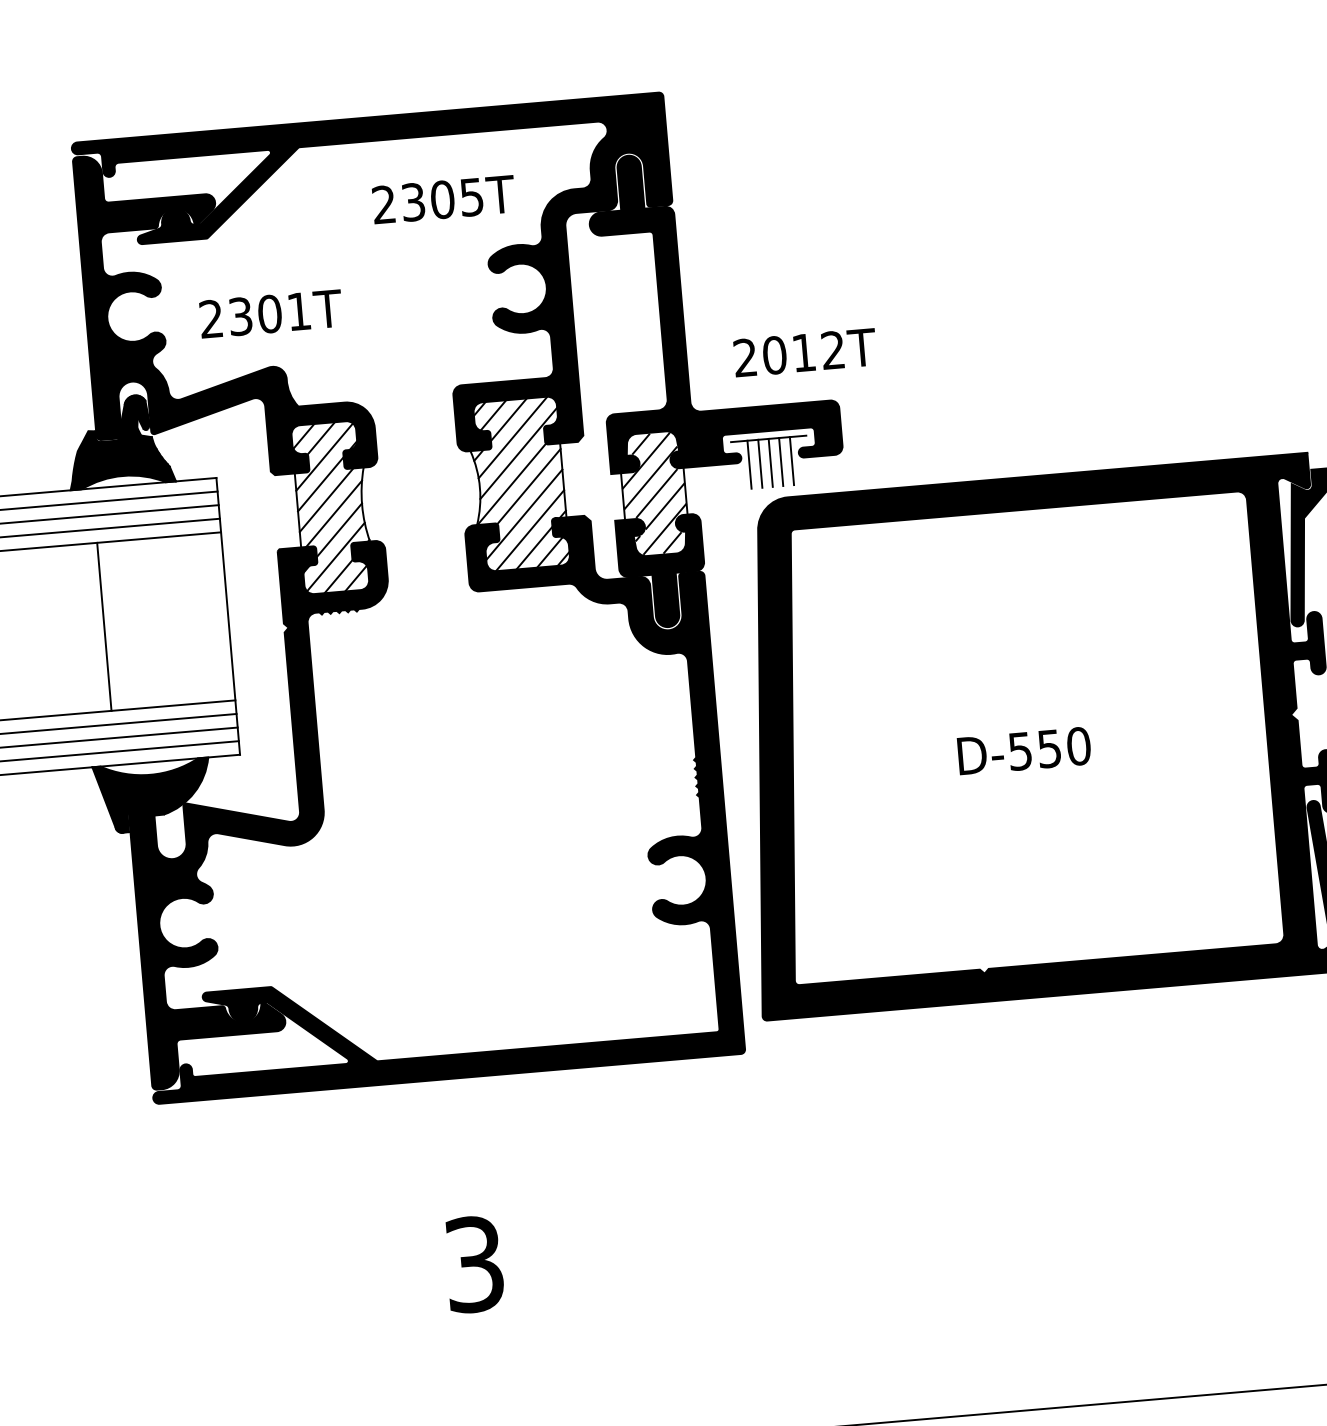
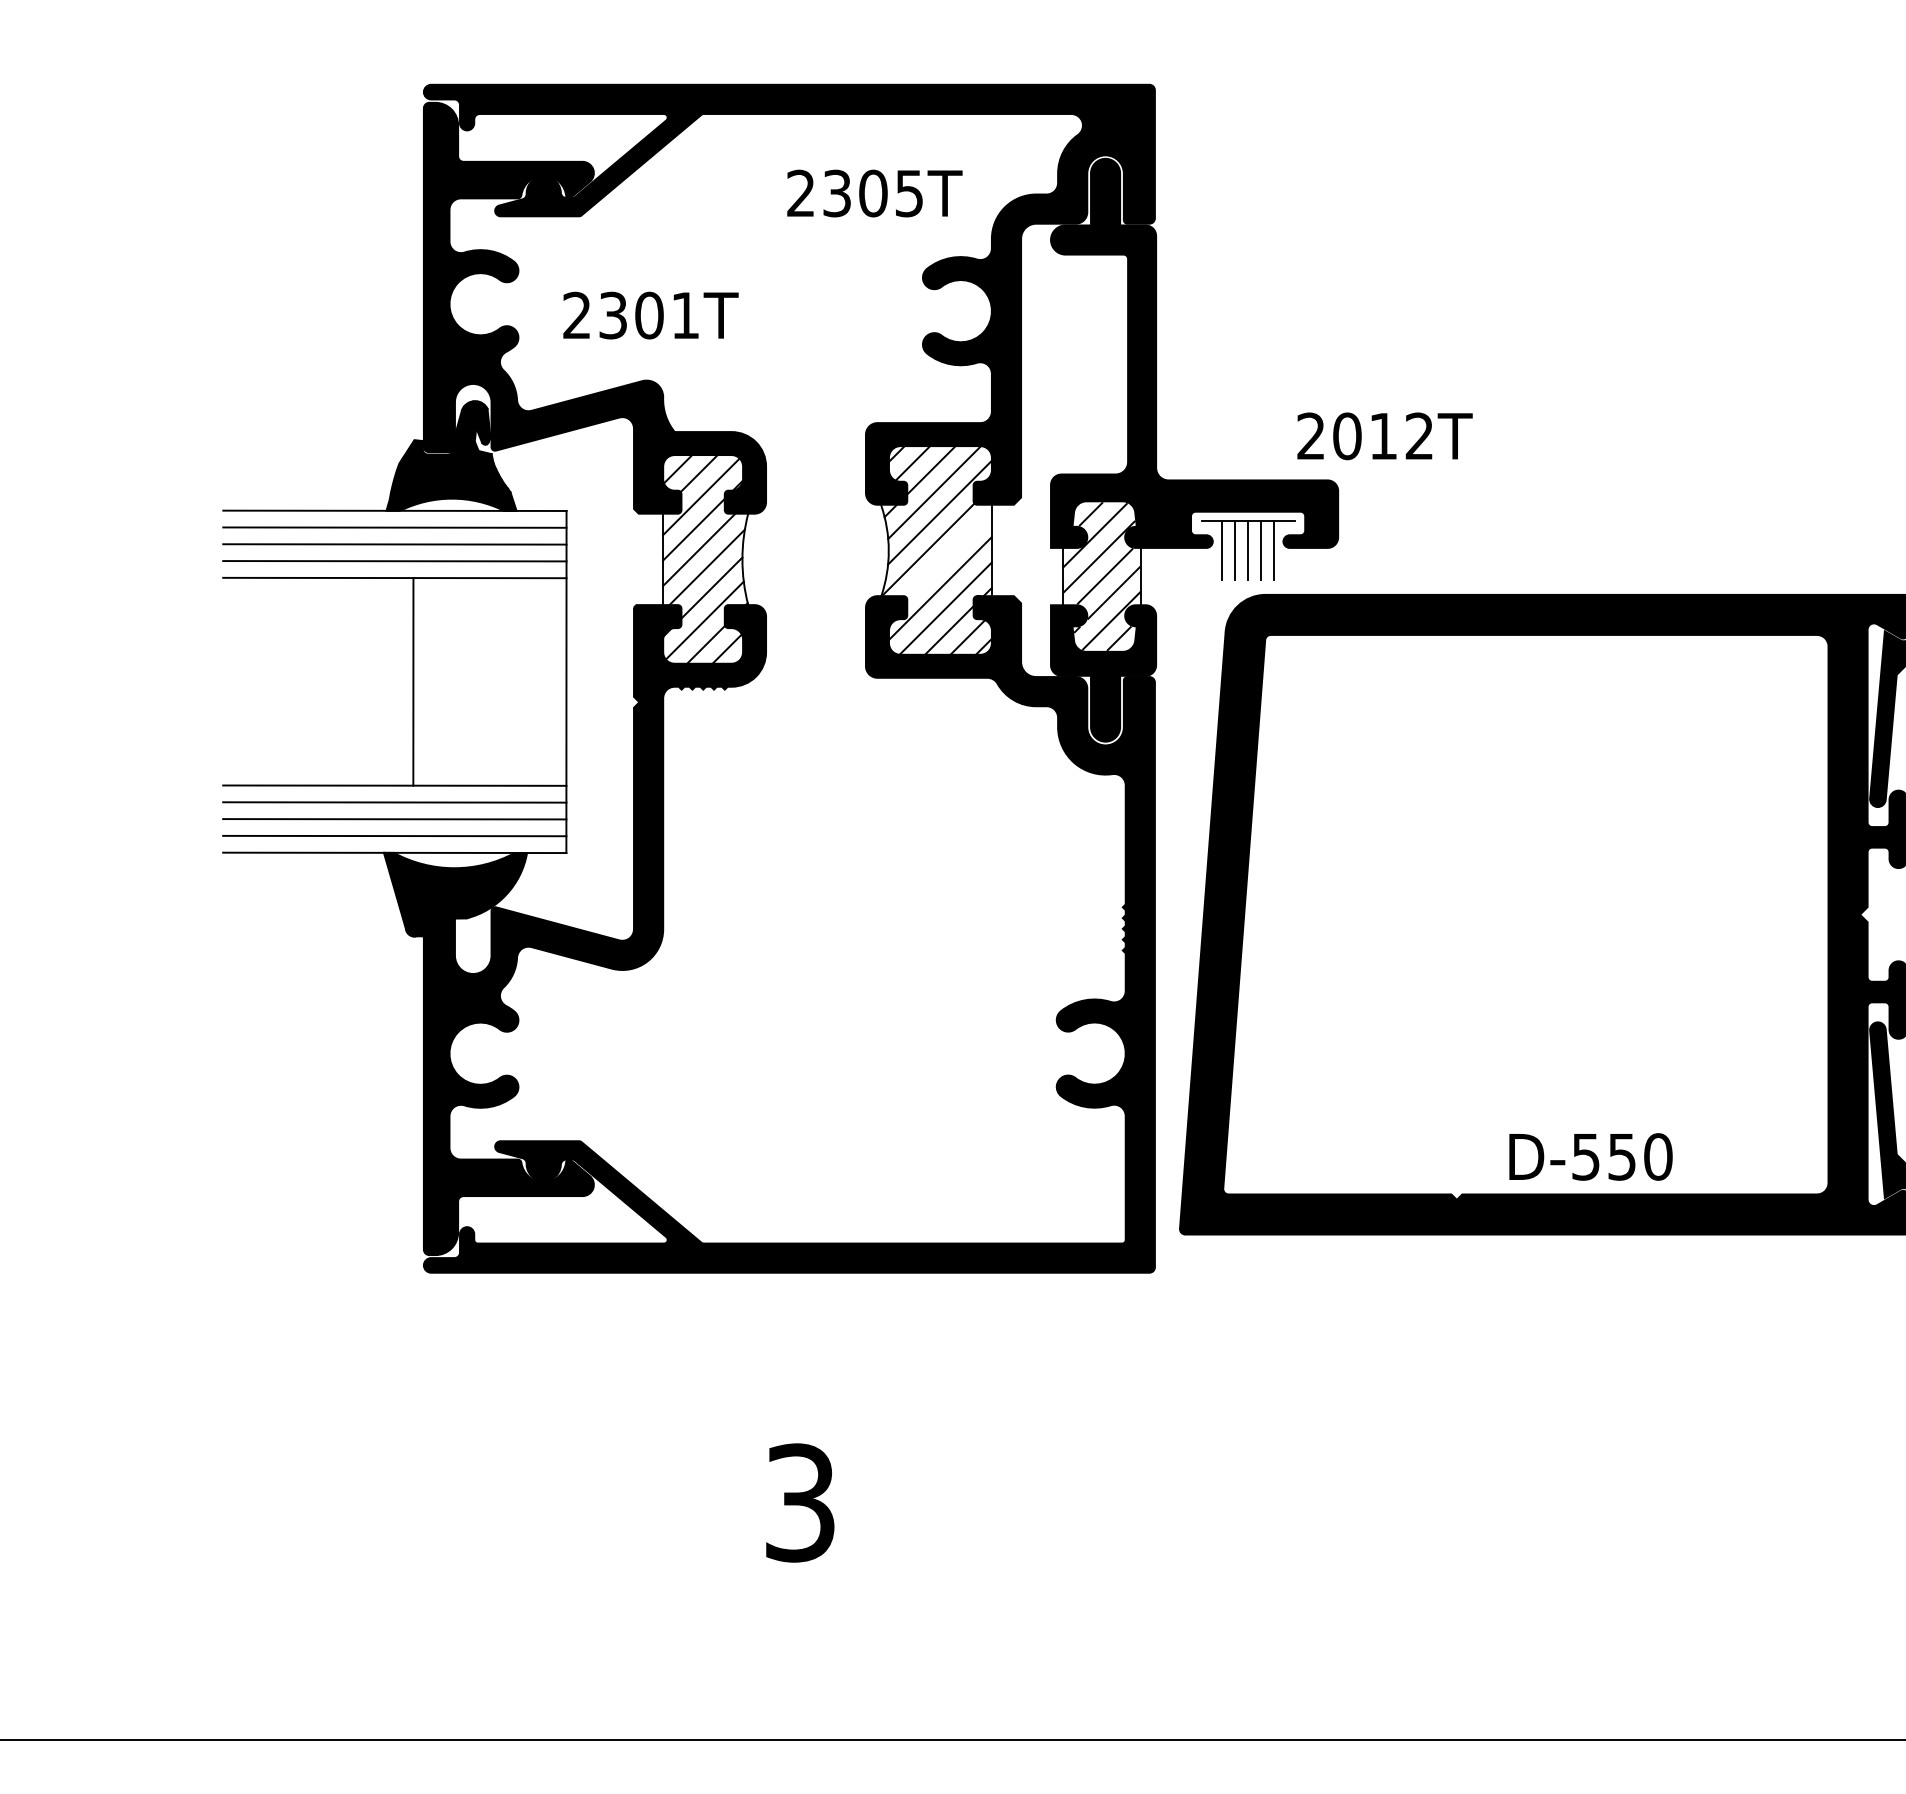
text: (804, 352) -> (1384, 436), moved
line: (528, 486) -> (948, 554), removed
text: (1023, 750) -> (1590, 1156), moved

